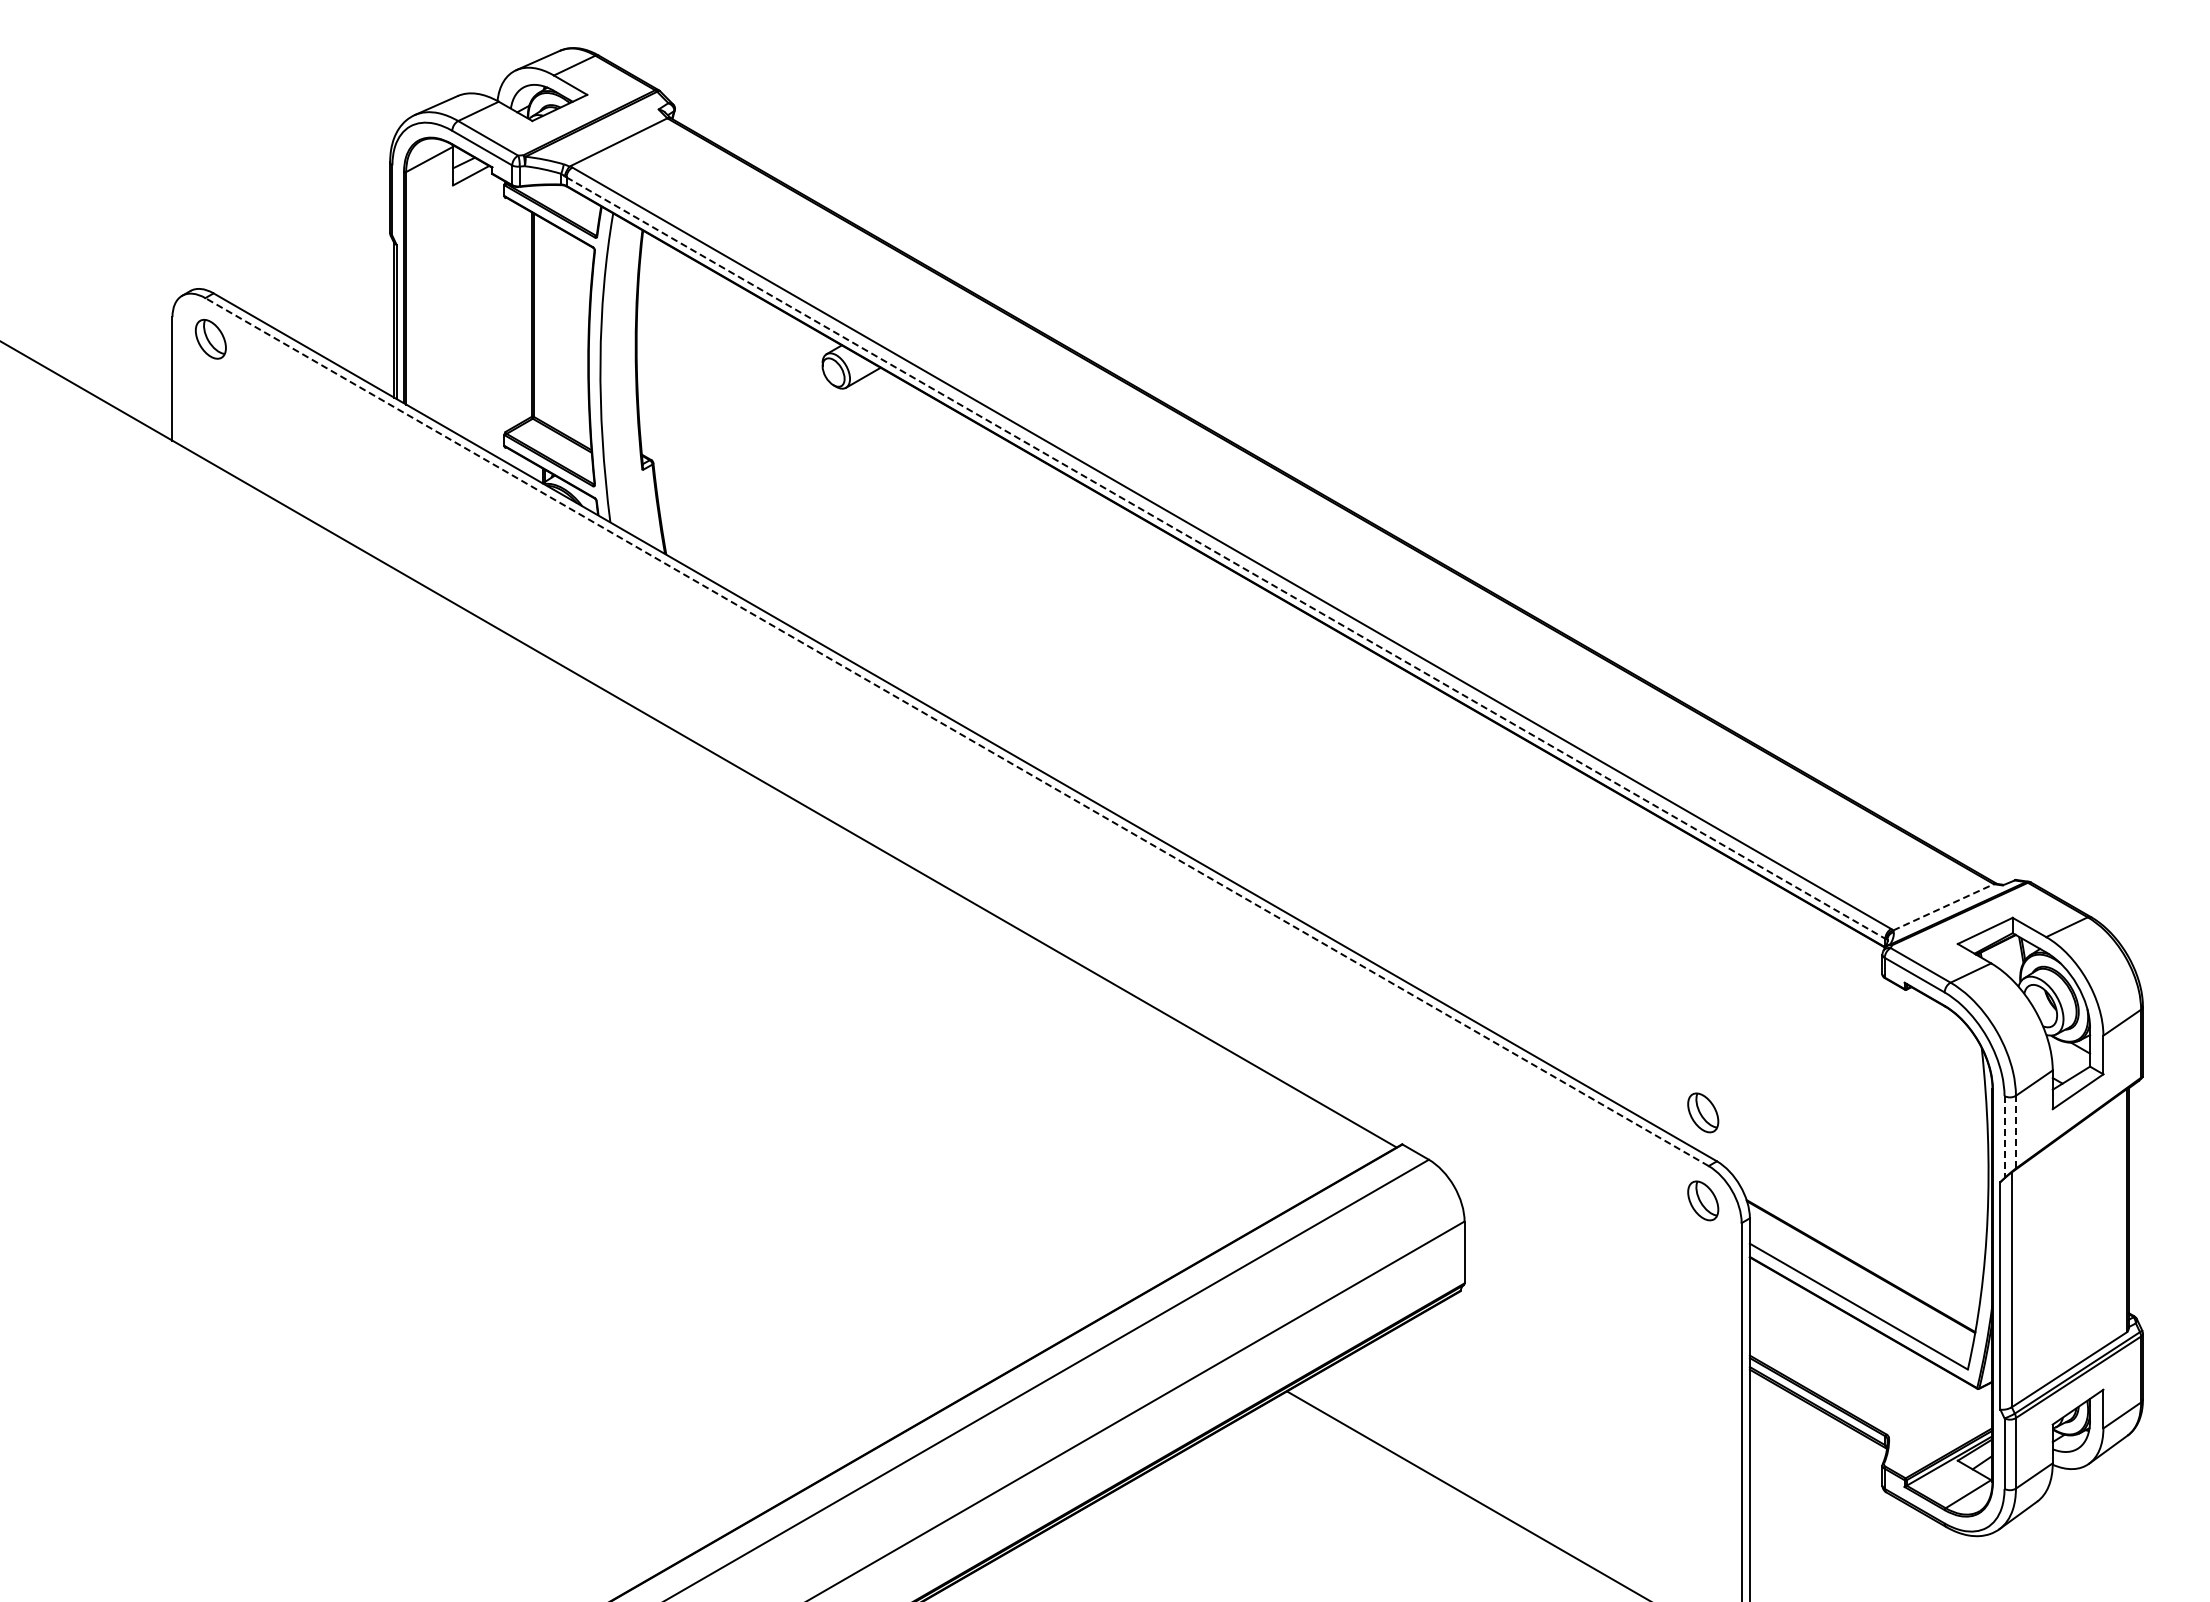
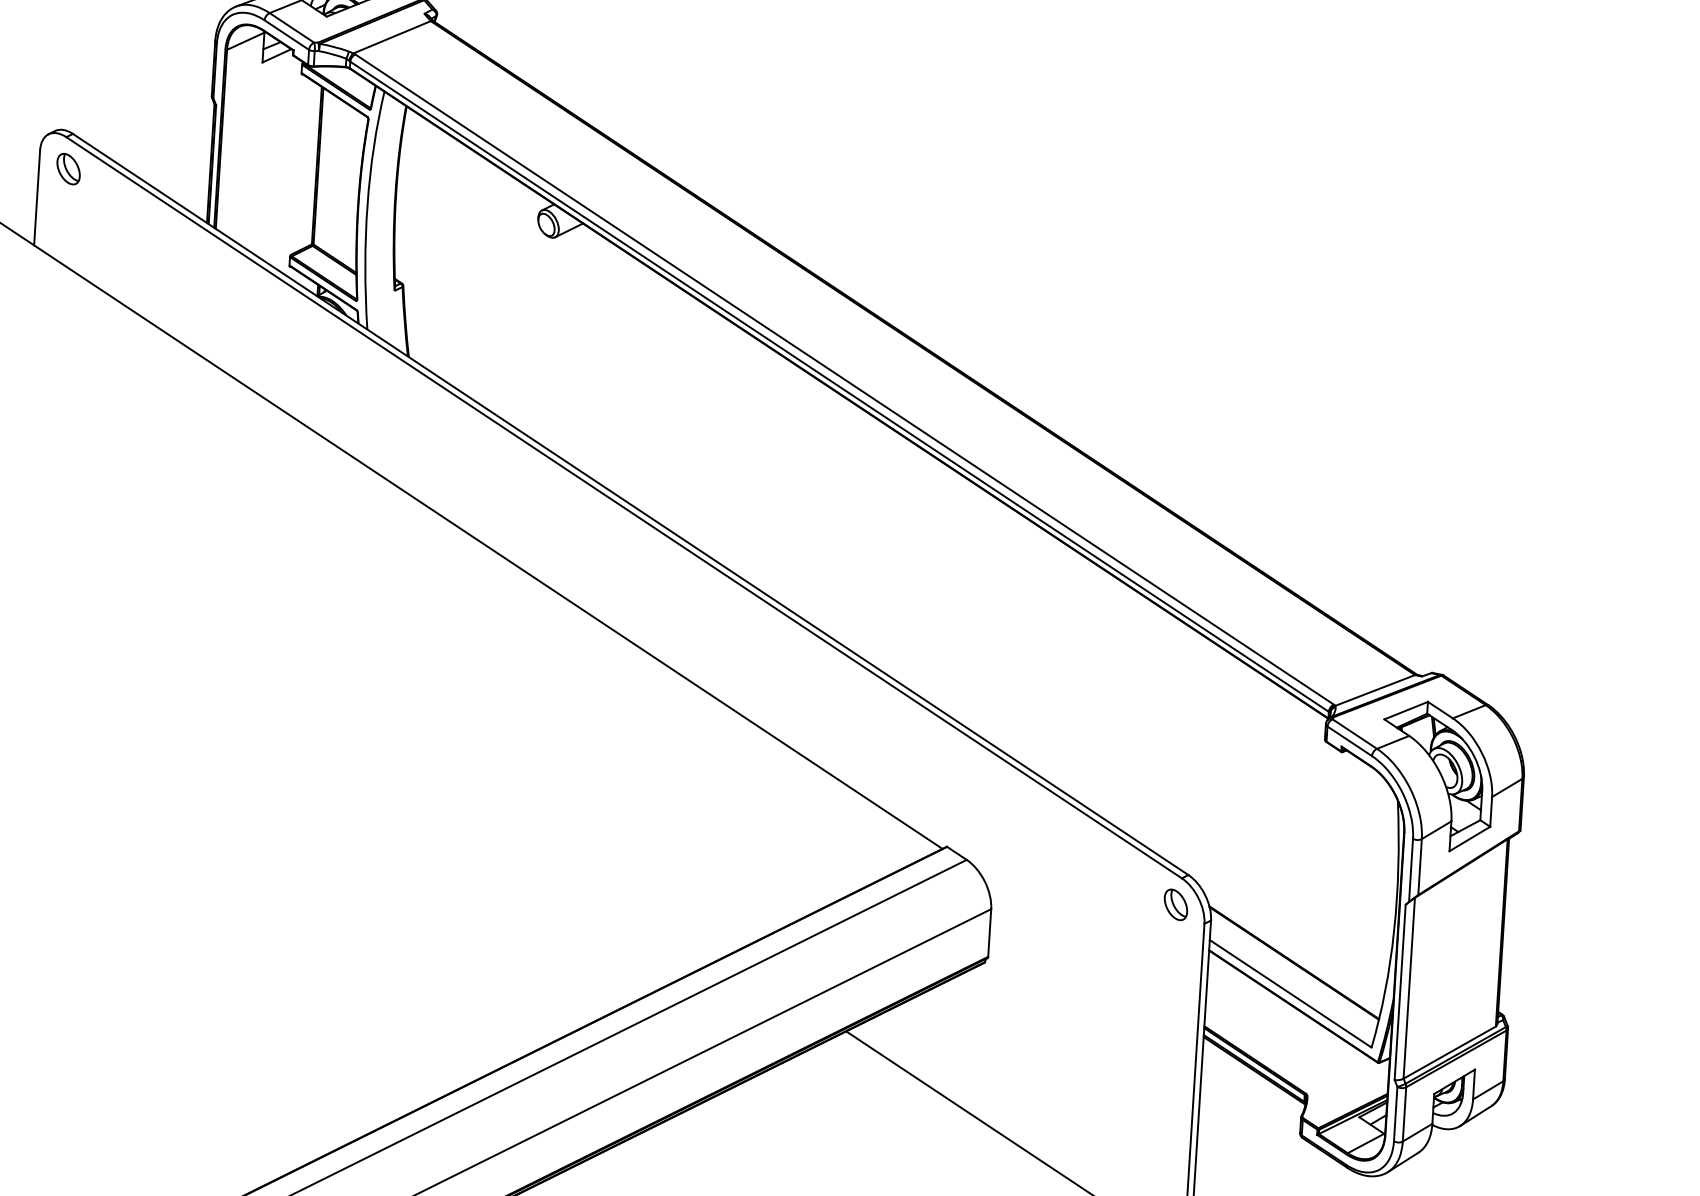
line: (1226, 558) -> (840, 387), dashed -> solid
line: (957, 732) -> (624, 508), dashed -> solid
line: (1944, 907) -> (1375, 690), dashed -> solid
part: (1703, 1112) -> (1180, 836), removed
line: (2015, 1131) -> (1419, 866), dashed -> solid
line: (2004, 1137) -> (1411, 870), dashed -> solid

